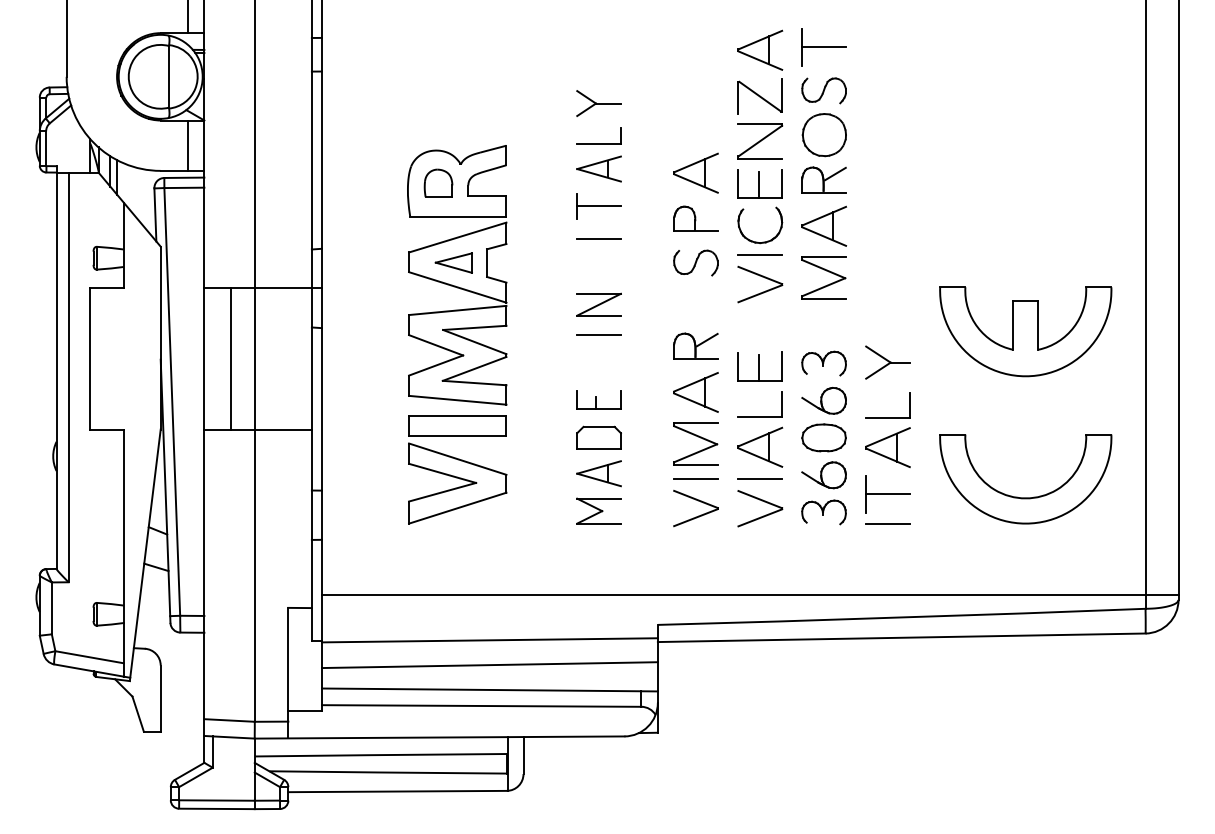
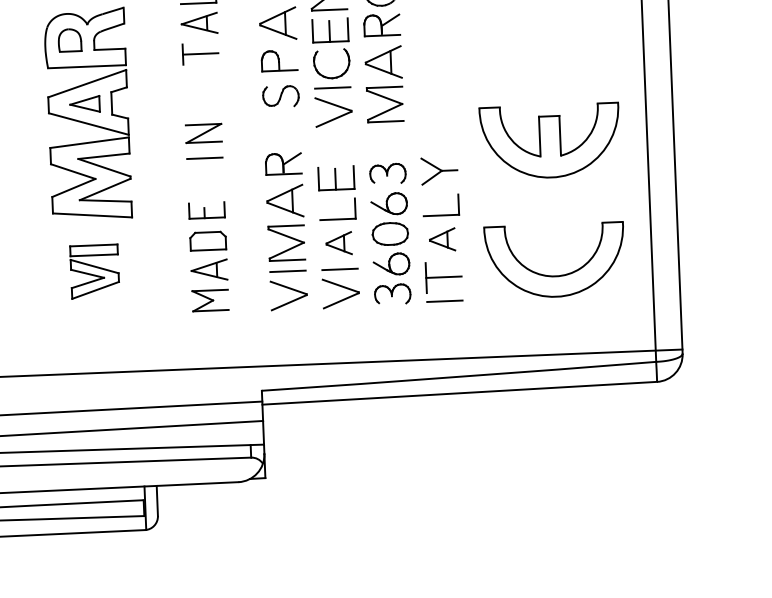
line: (598, 238) -> (201, 79), removed
part: (760, 446) -> (339, 242), size x0.7
part: (887, 447) -> (442, 239), size x0.7
part: (457, 469) -> (94, 271), size x0.6

